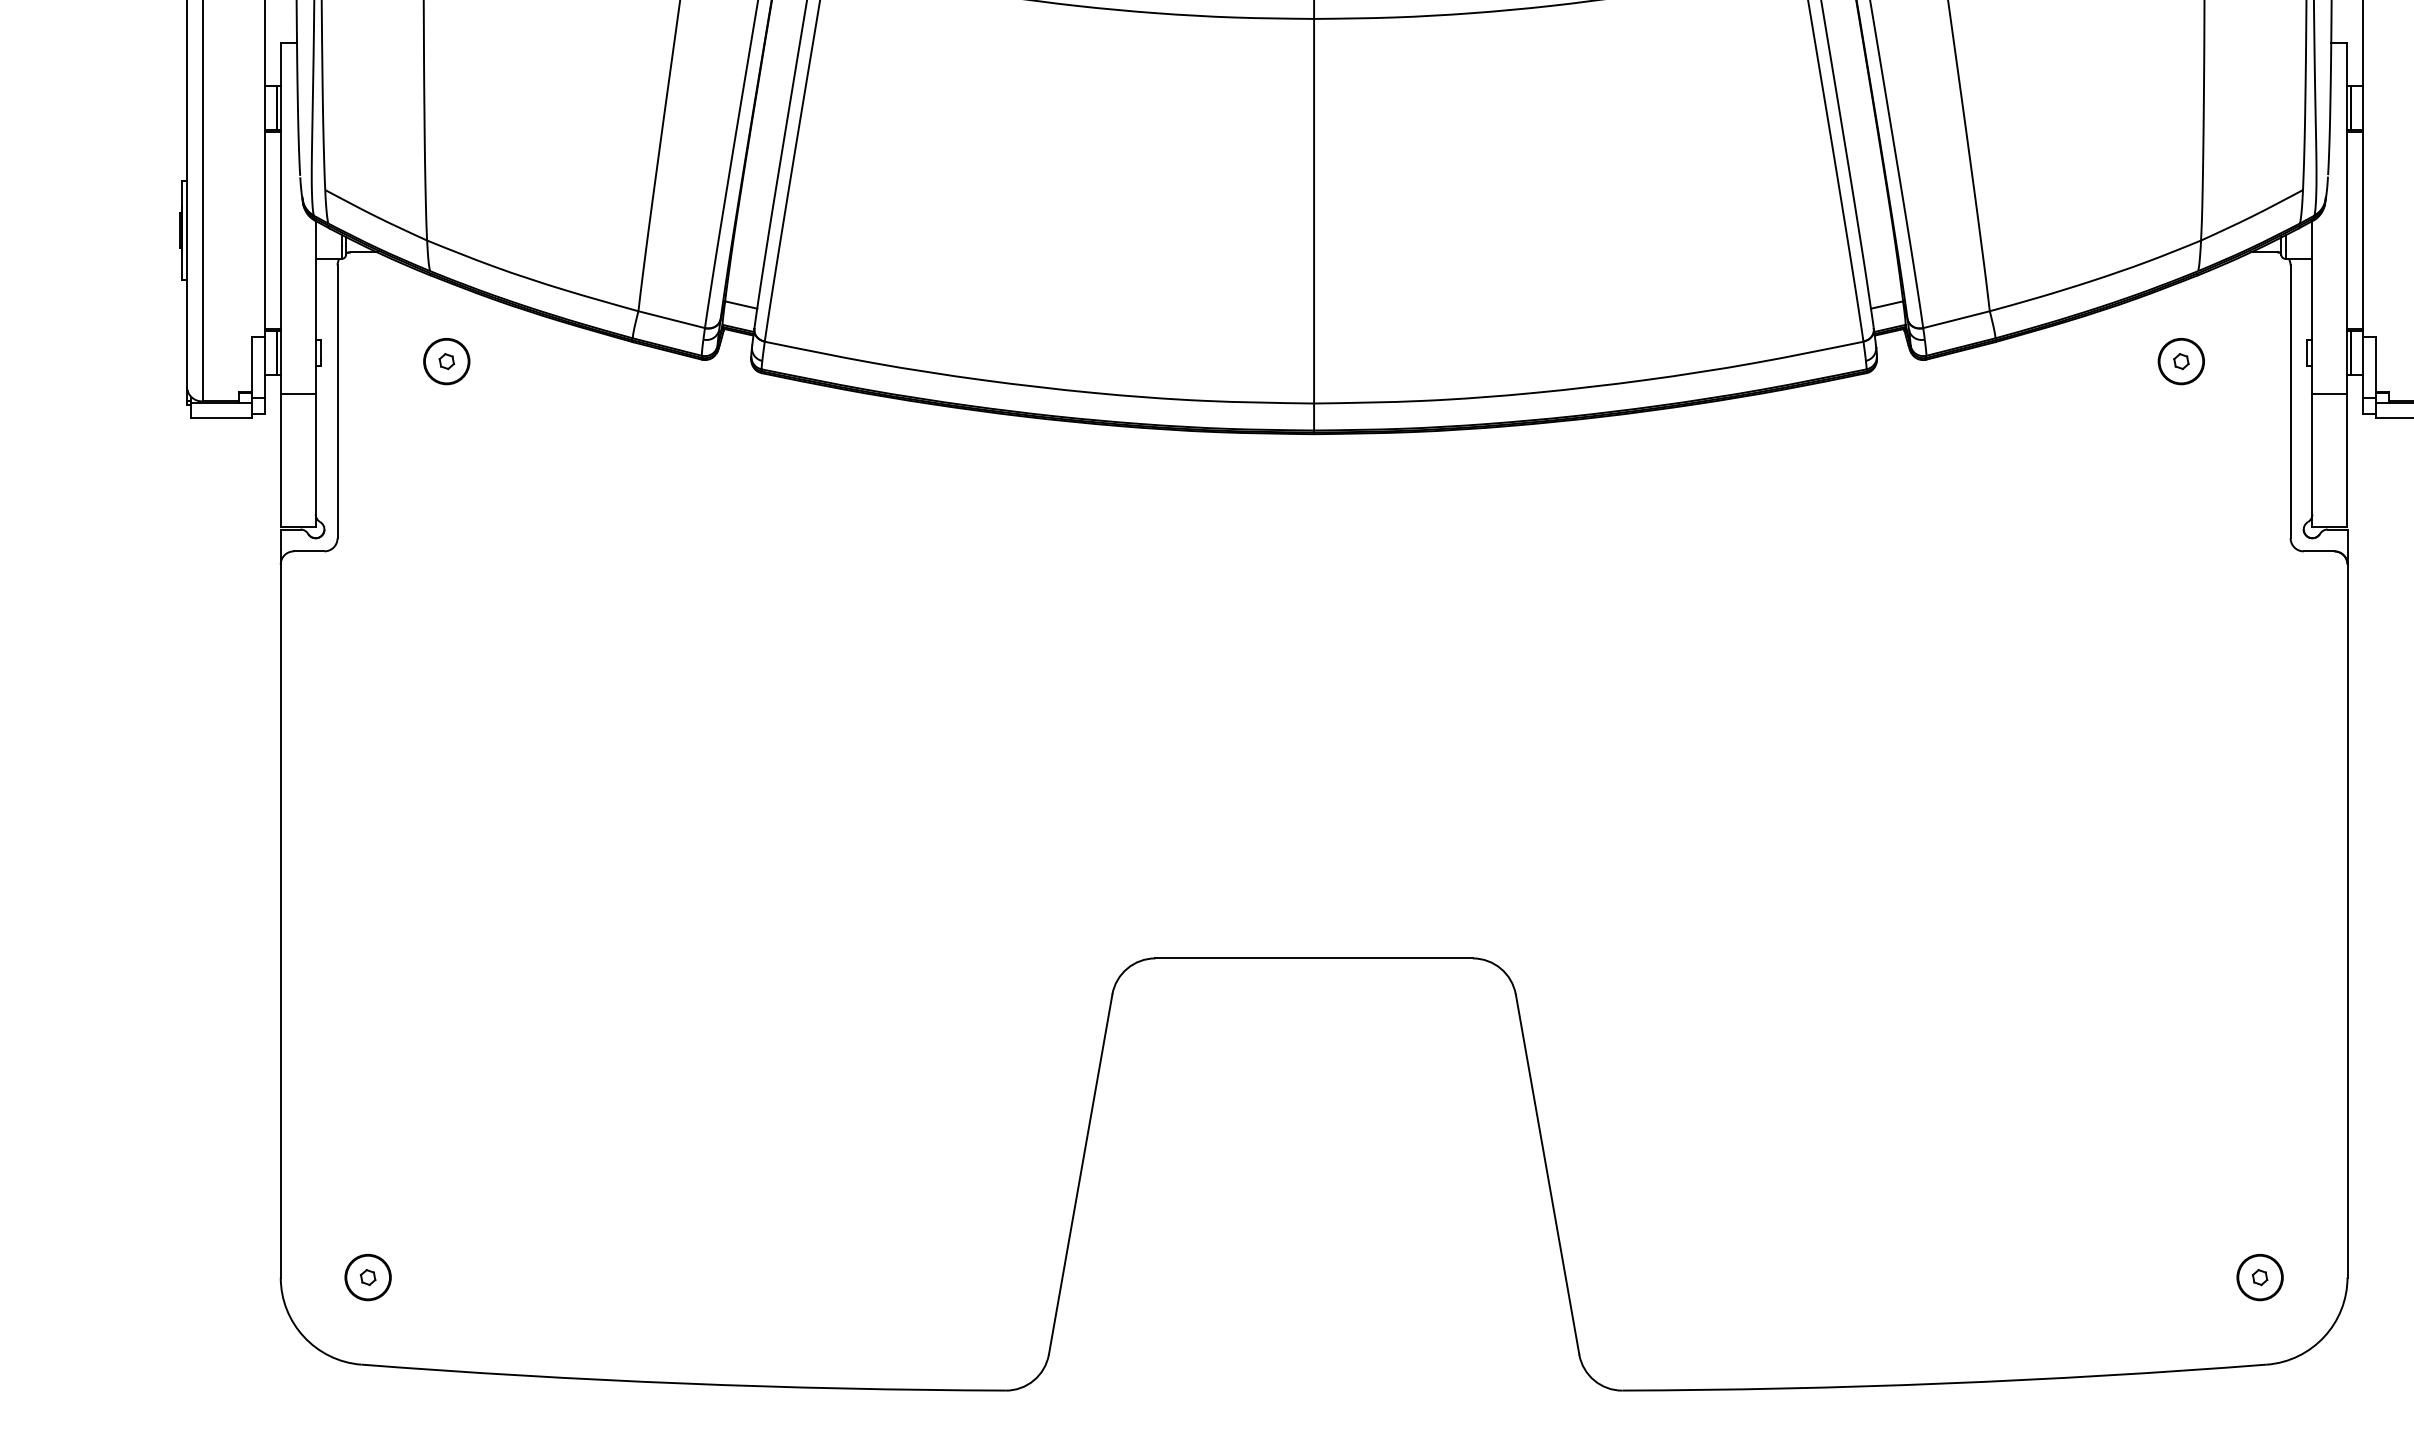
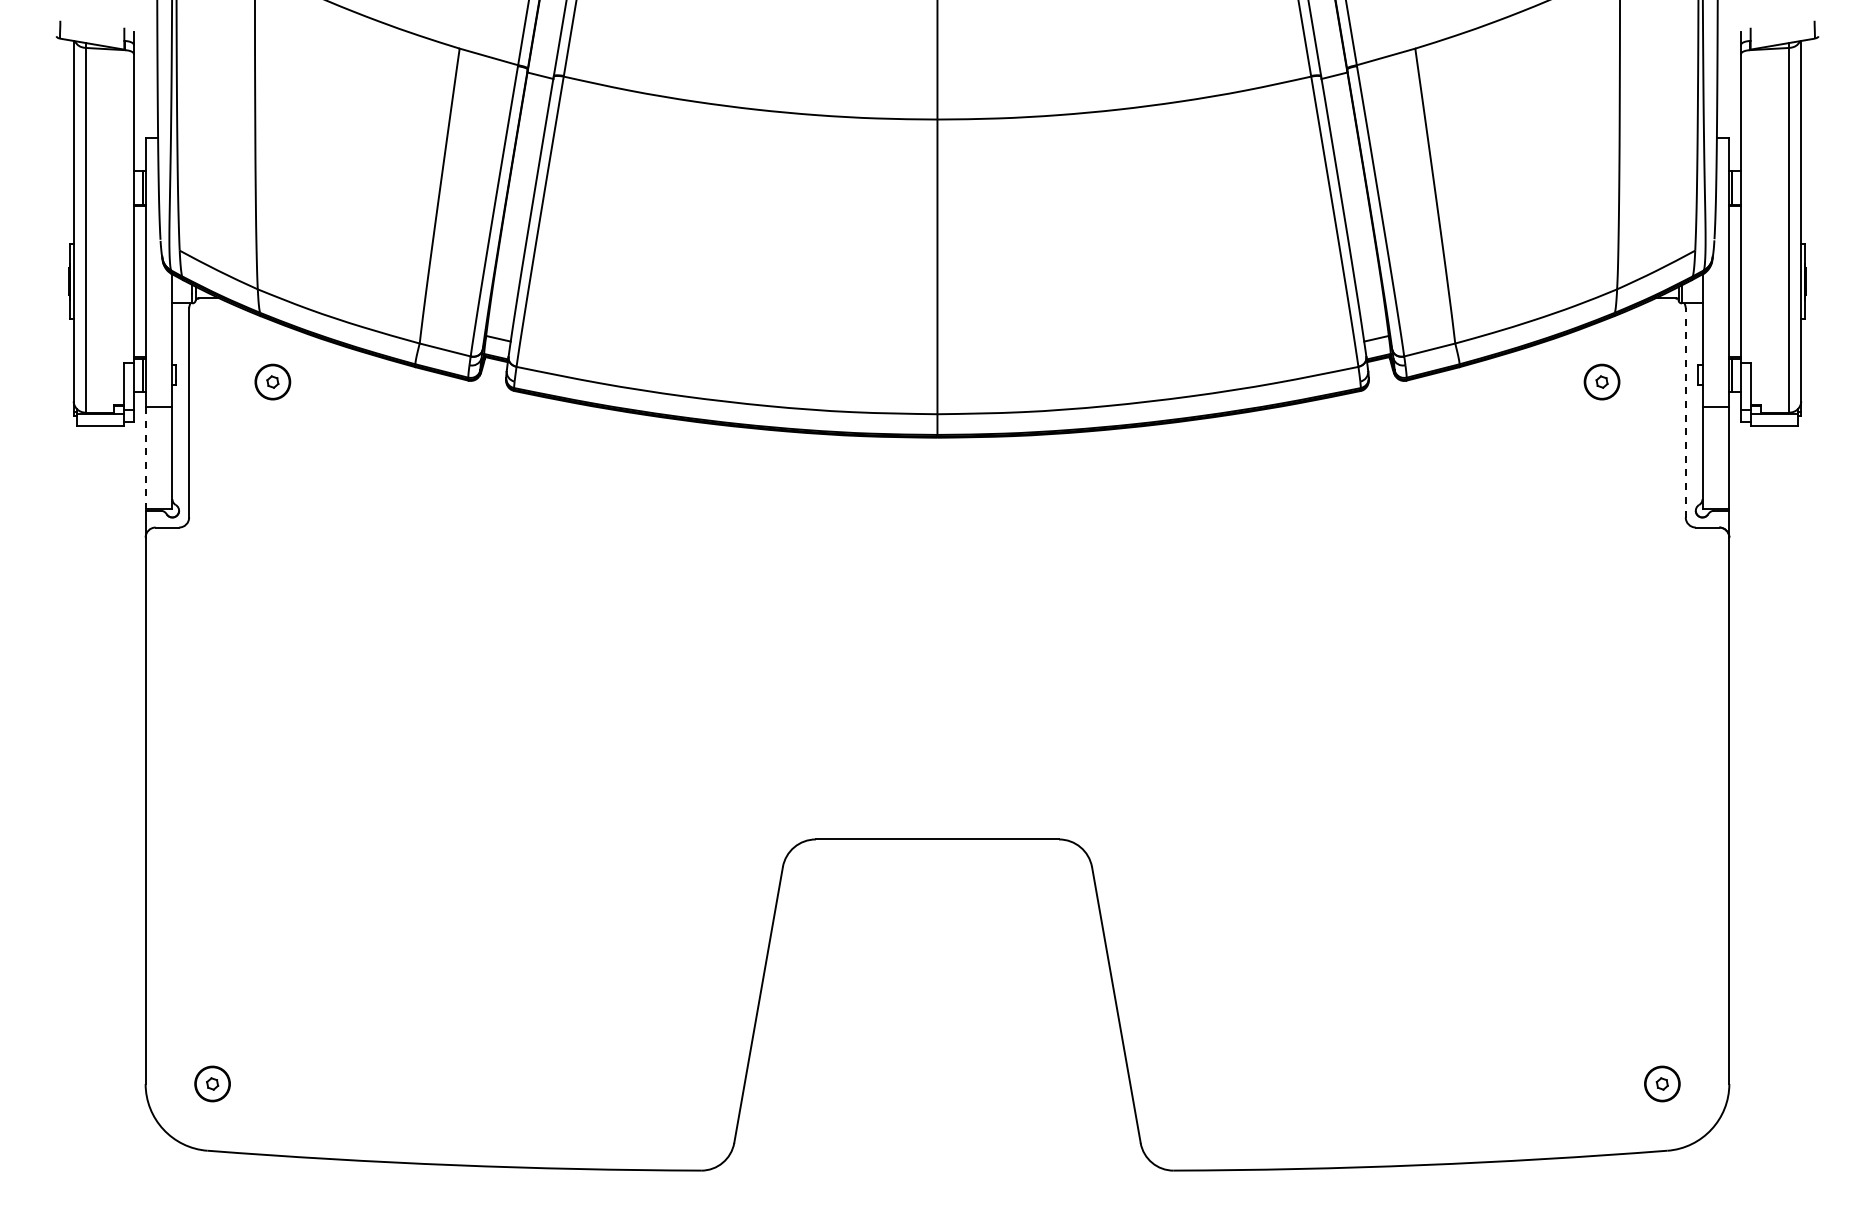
line: (2290, 401) -> (1685, 412), solid -> dashed
line: (280, 461) -> (145, 458), solid -> dashed

